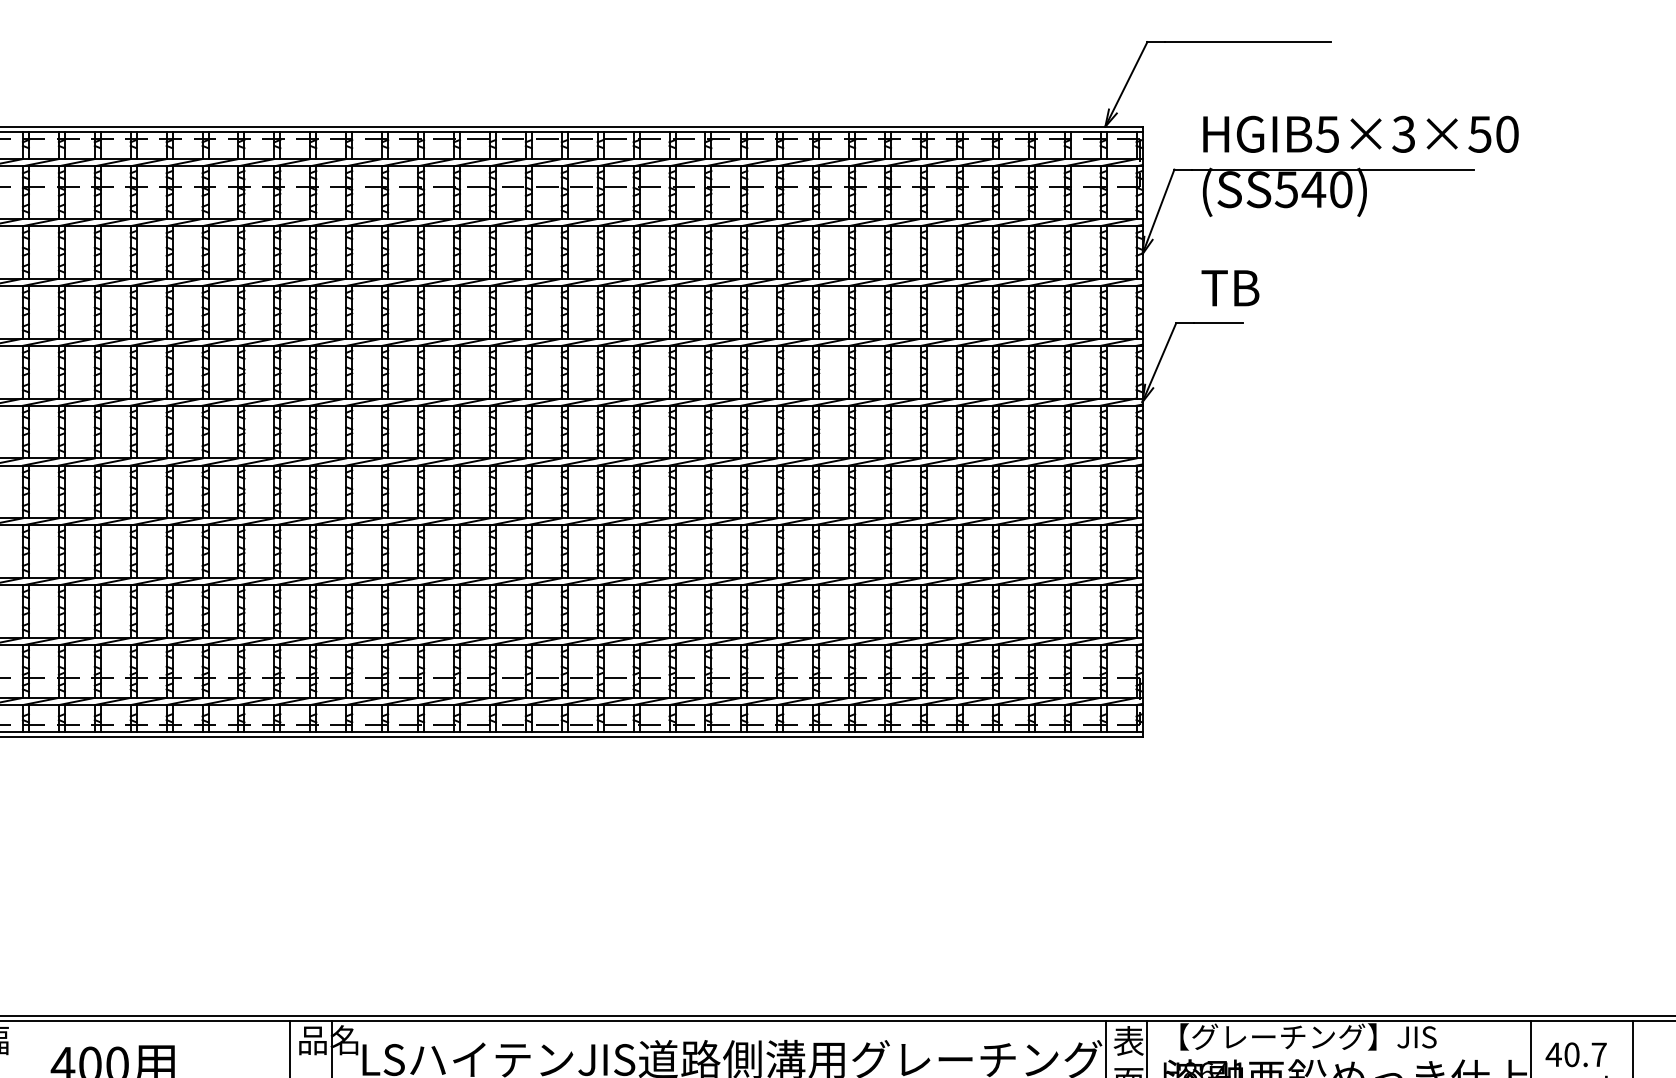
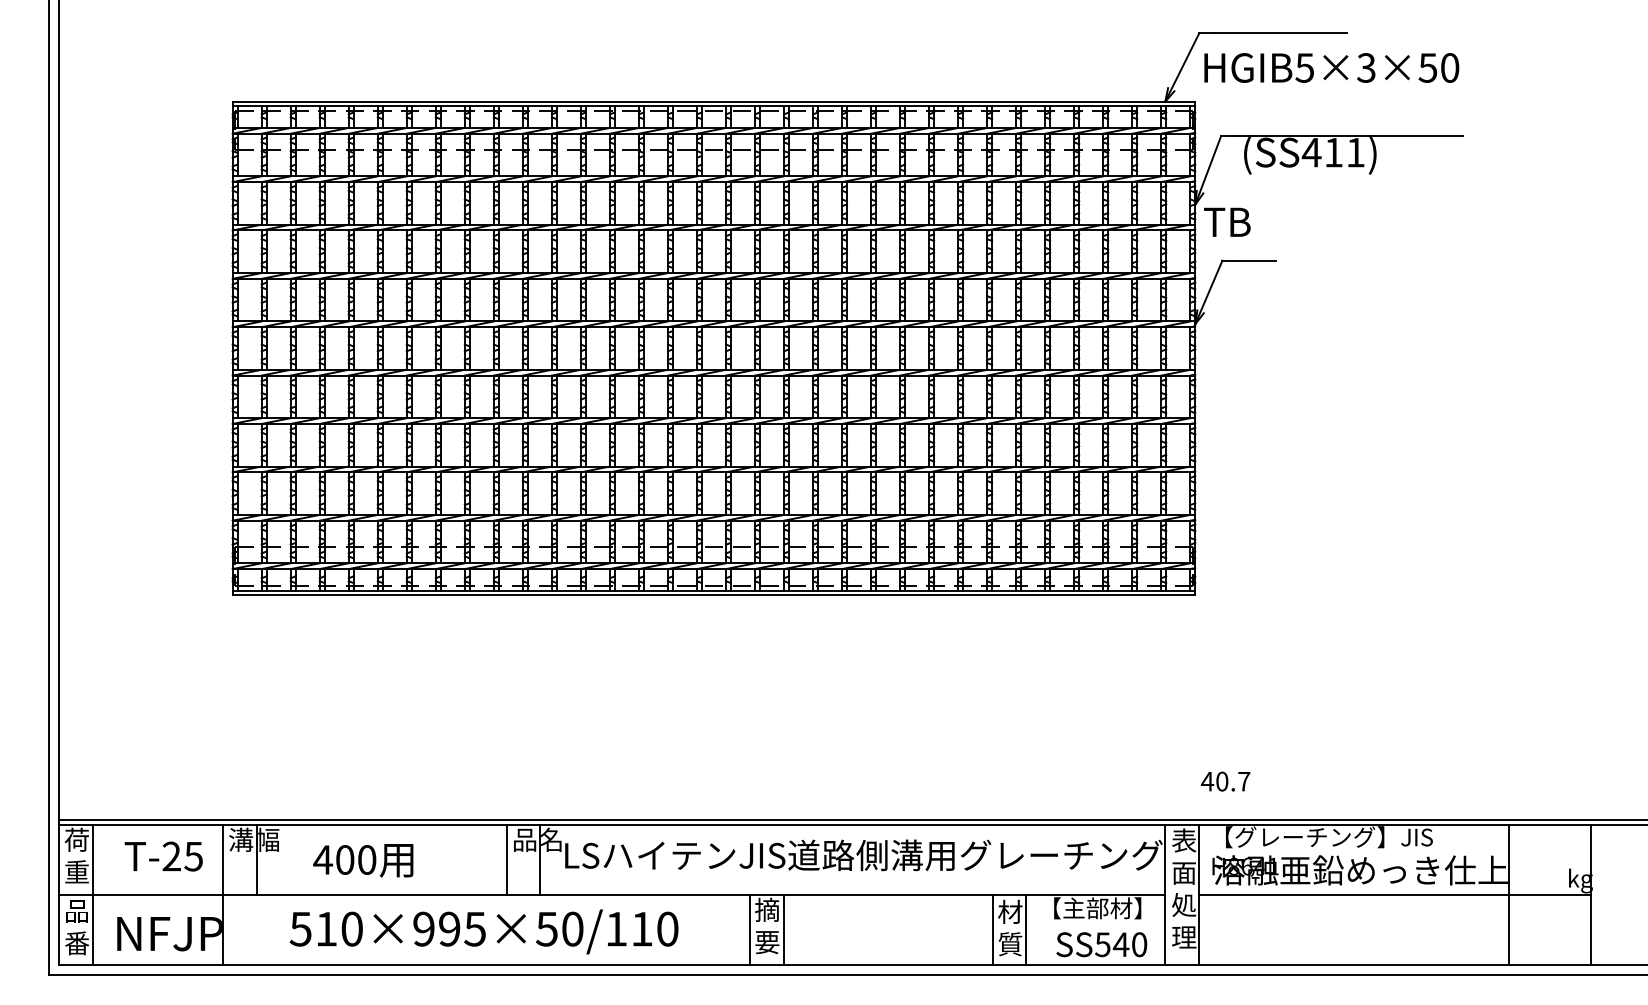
text: (1360, 133) -> (1331, 67), moved
text: (1312, 189) -> (1332, 152), (SS540) -> (SS411)
text: (1230, 287) -> (1227, 221), moved
text: (1575, 1054) -> (1225, 781), moved

